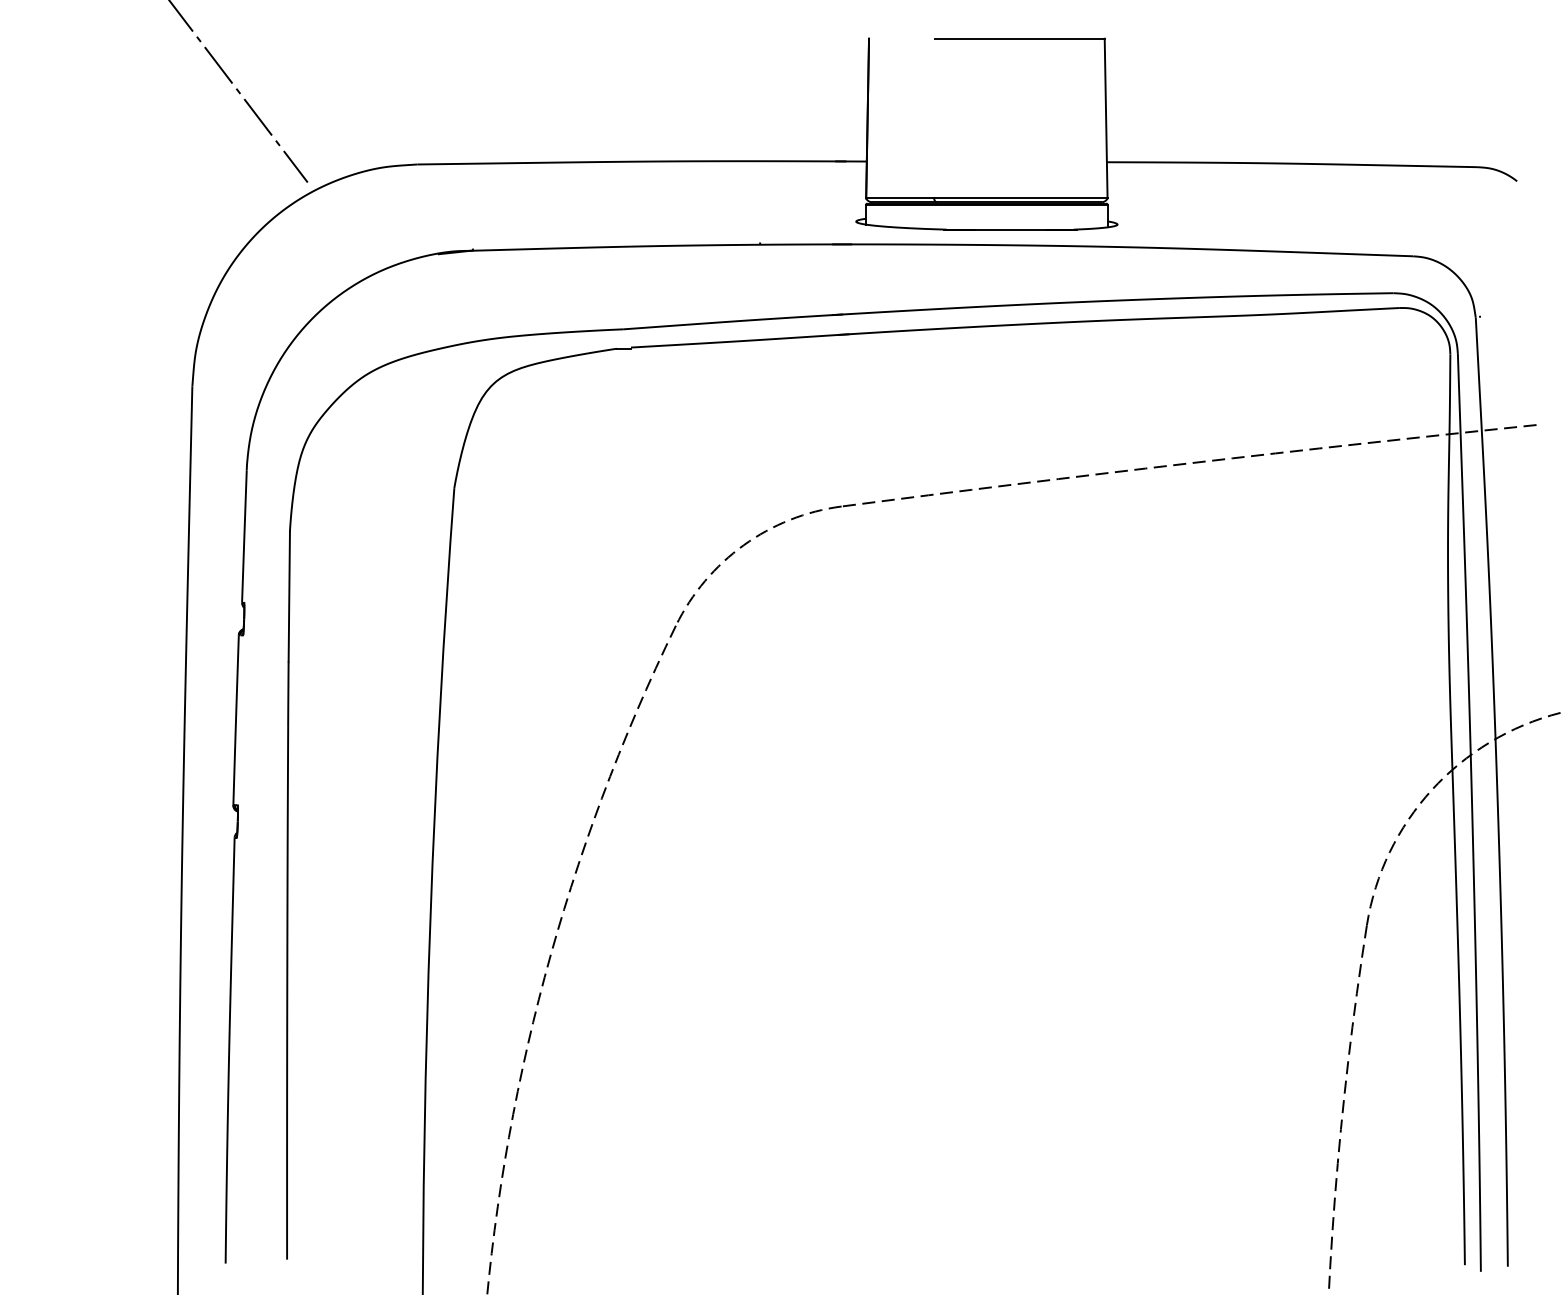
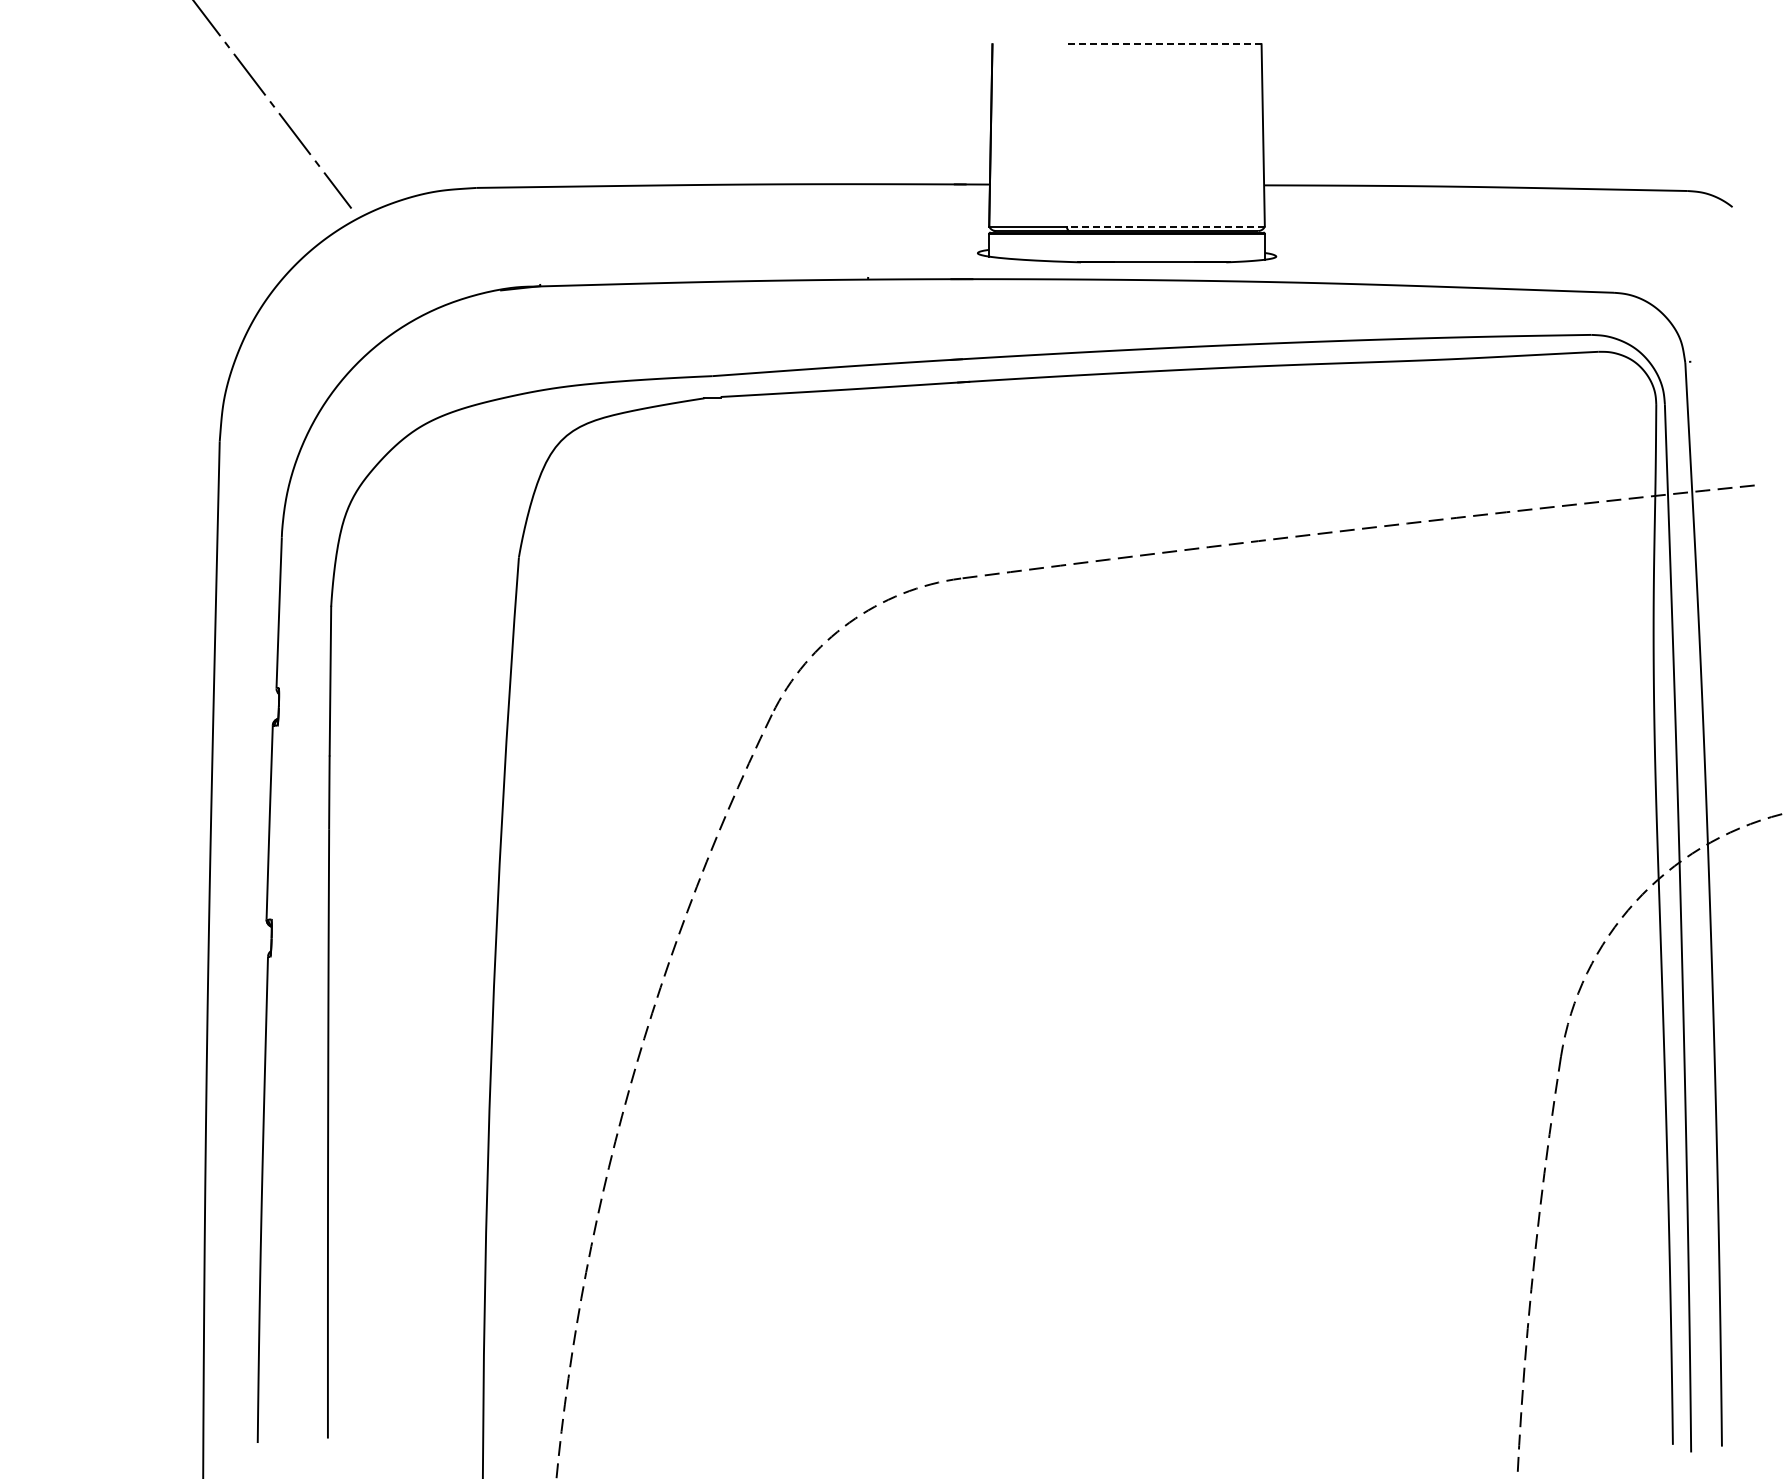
line: (1019, 38) -> (1164, 44), solid -> dashed
line: (1020, 198) -> (1165, 226), solid -> dashed

